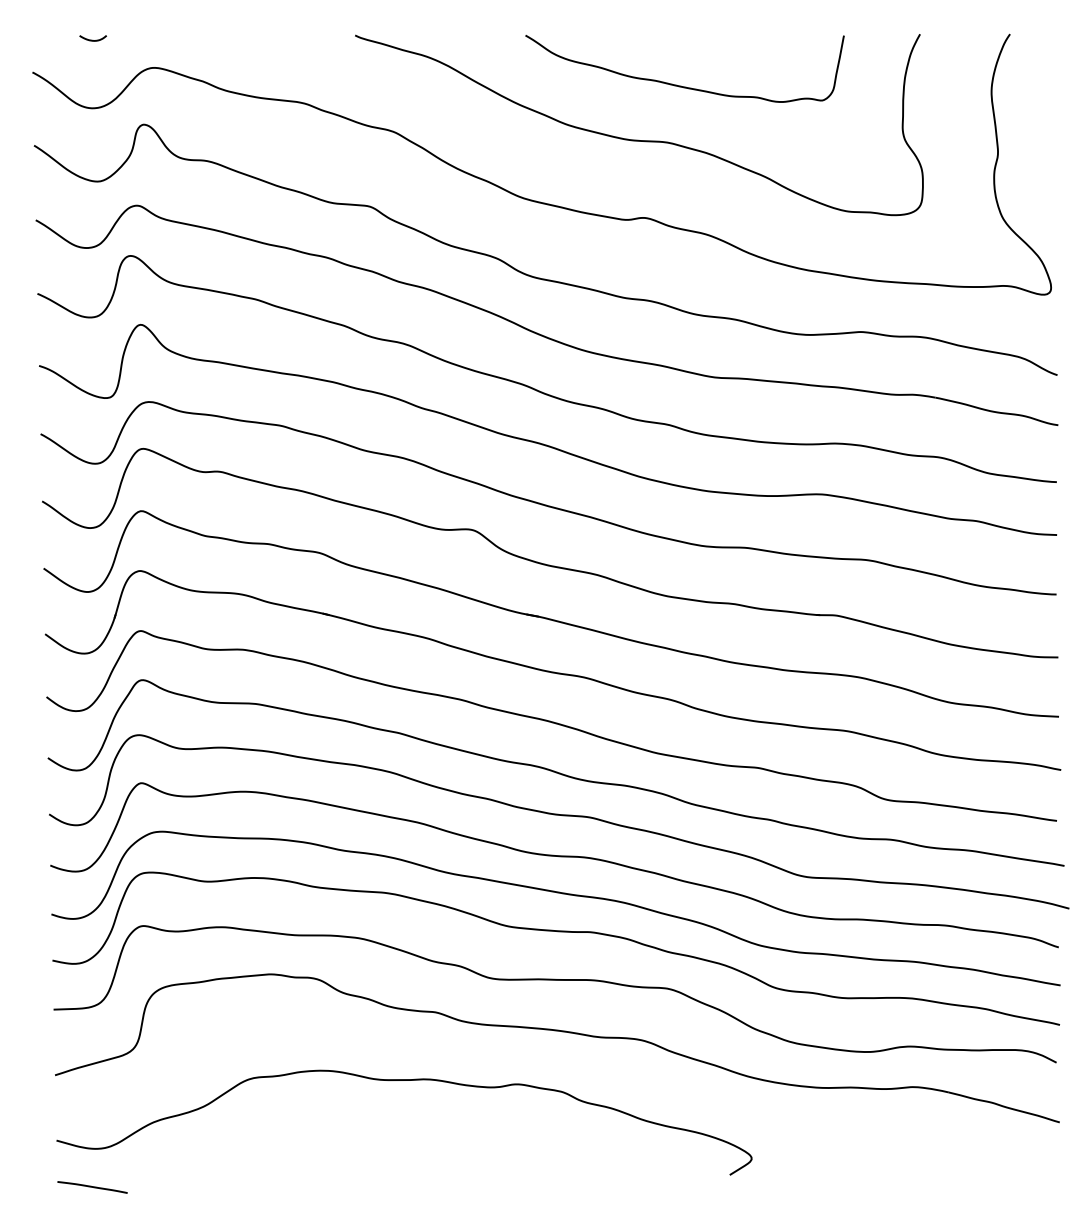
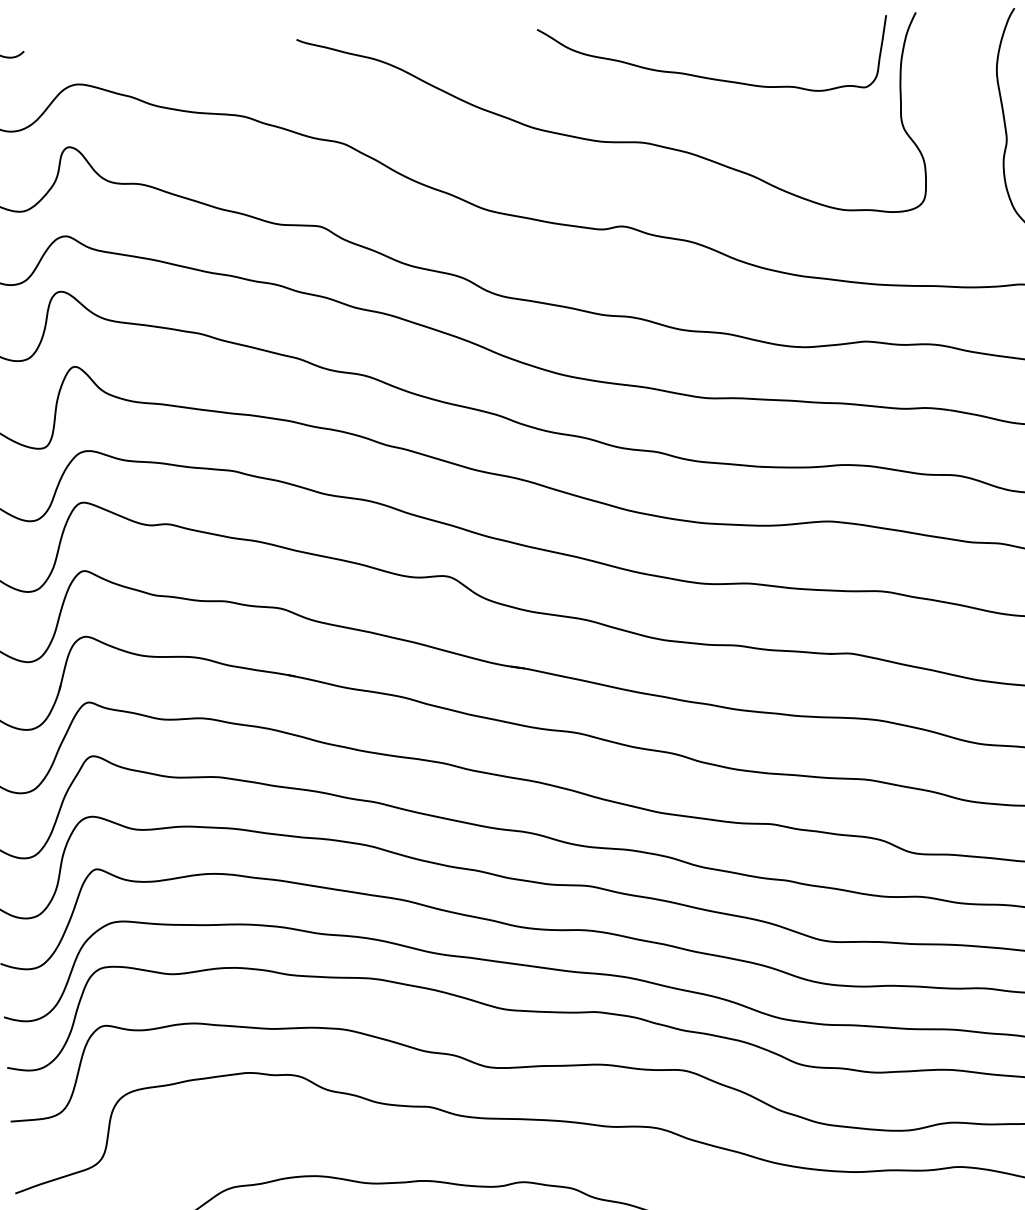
curve: (681, 85) -> (710, 77), moved

